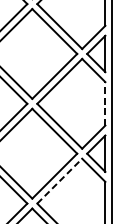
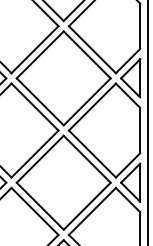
line: (105, 103) -> (140, 130), dashed -> solid
line: (59, 181) -> (92, 211), dashed -> solid

